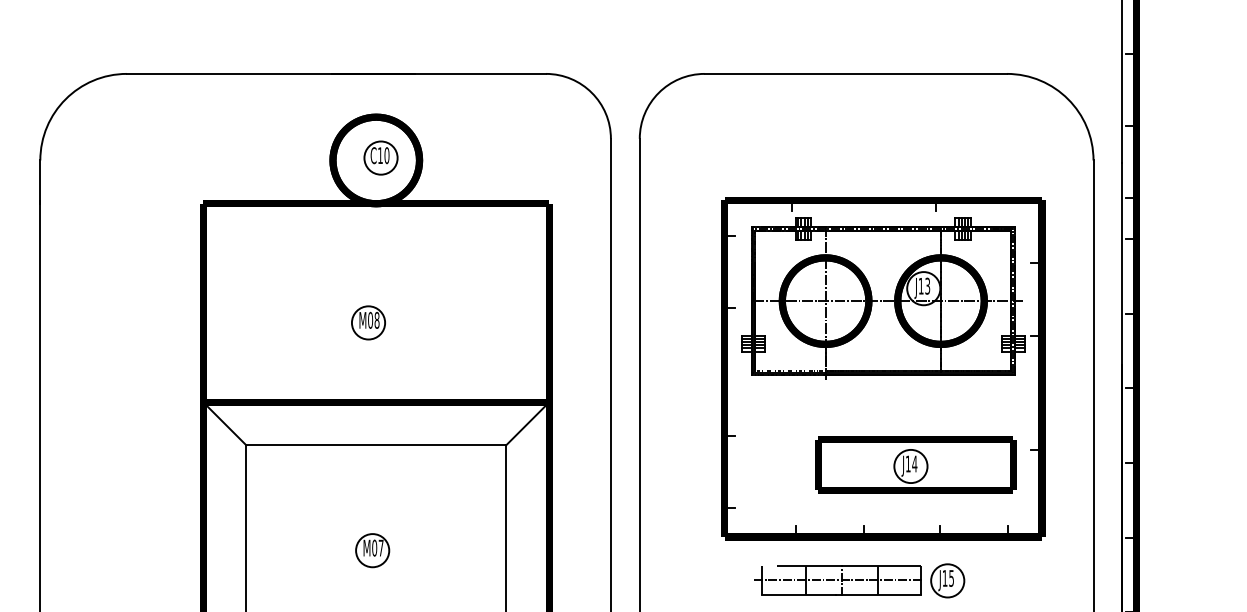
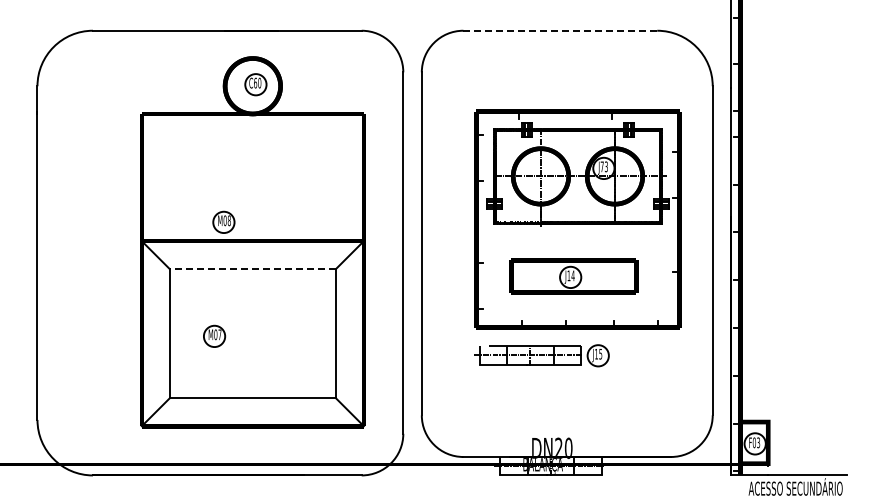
line: (856, 73) -> (560, 30), solid -> dashed
text: (380, 154) -> (255, 82), C10 -> C60
text: (920, 285) -> (601, 166), J13 -> J73
part: (367, 321) -> (223, 221), moved
line: (375, 444) -> (252, 268), solid -> dashed
part: (915, 465) -> (573, 276), moved
part: (372, 549) -> (214, 335), moved
part: (859, 580) -> (541, 355), moved

